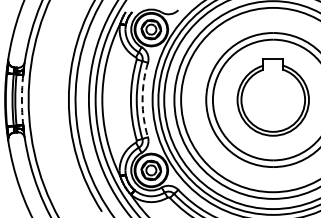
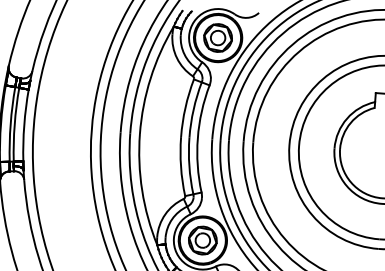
arc: (21, 100) -> (23, 125), dashed -> solid
arc: (142, 100) -> (197, 139), dashed -> solid

